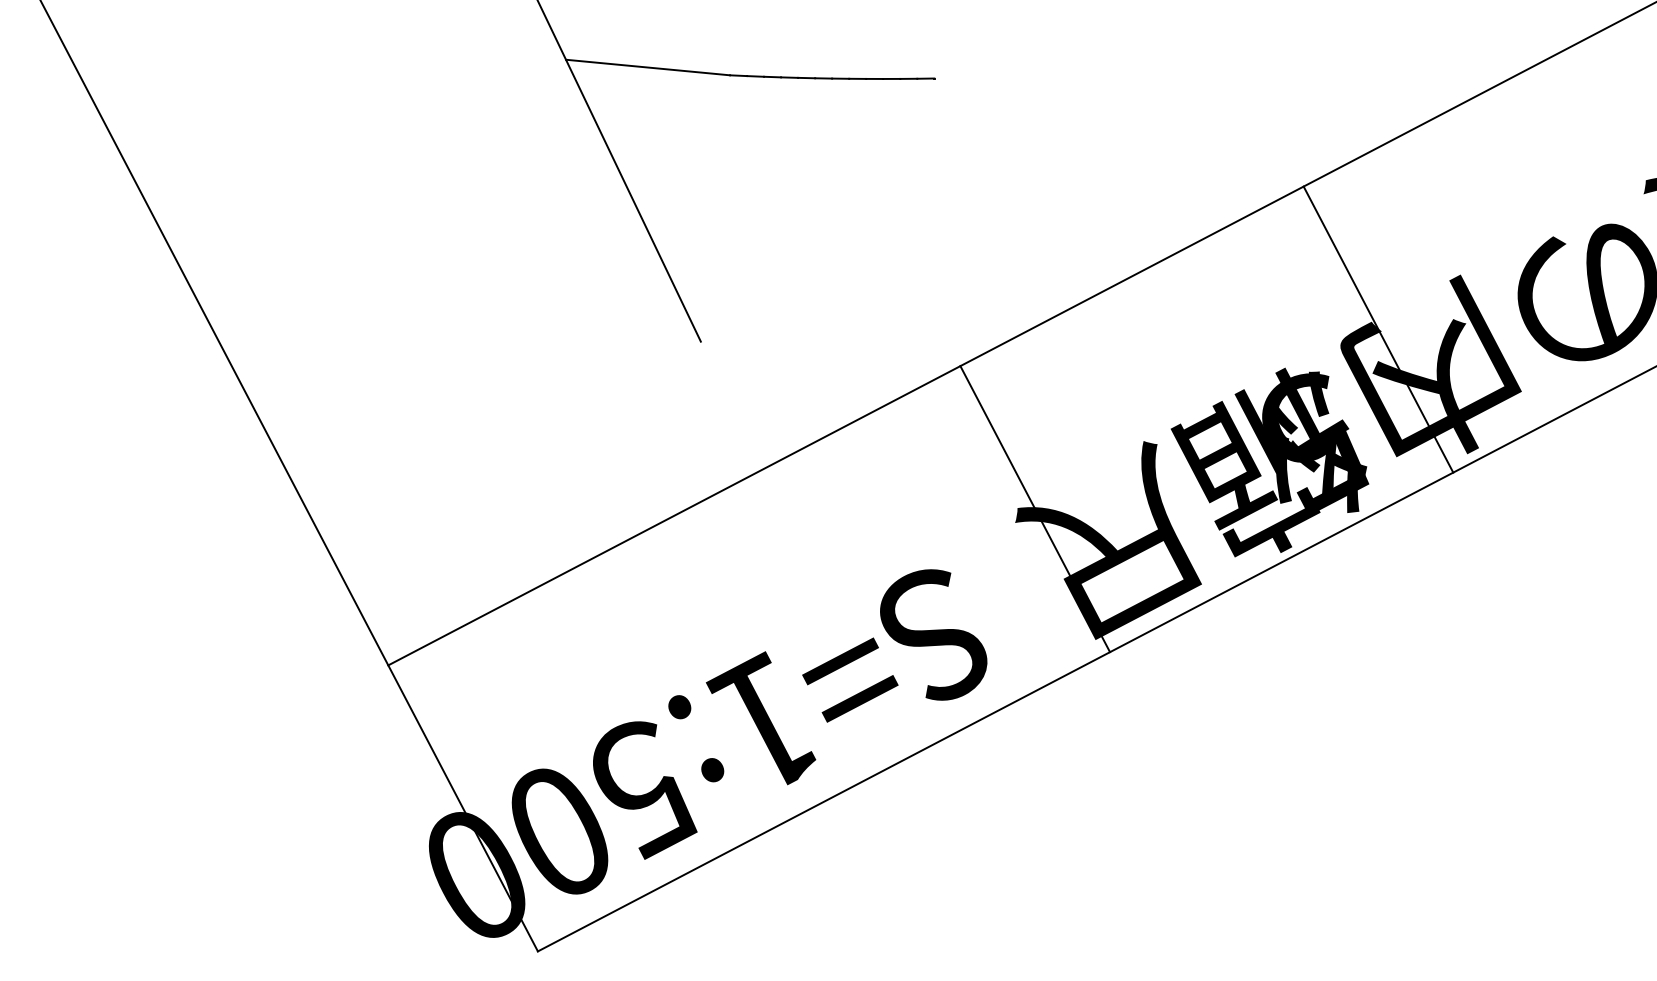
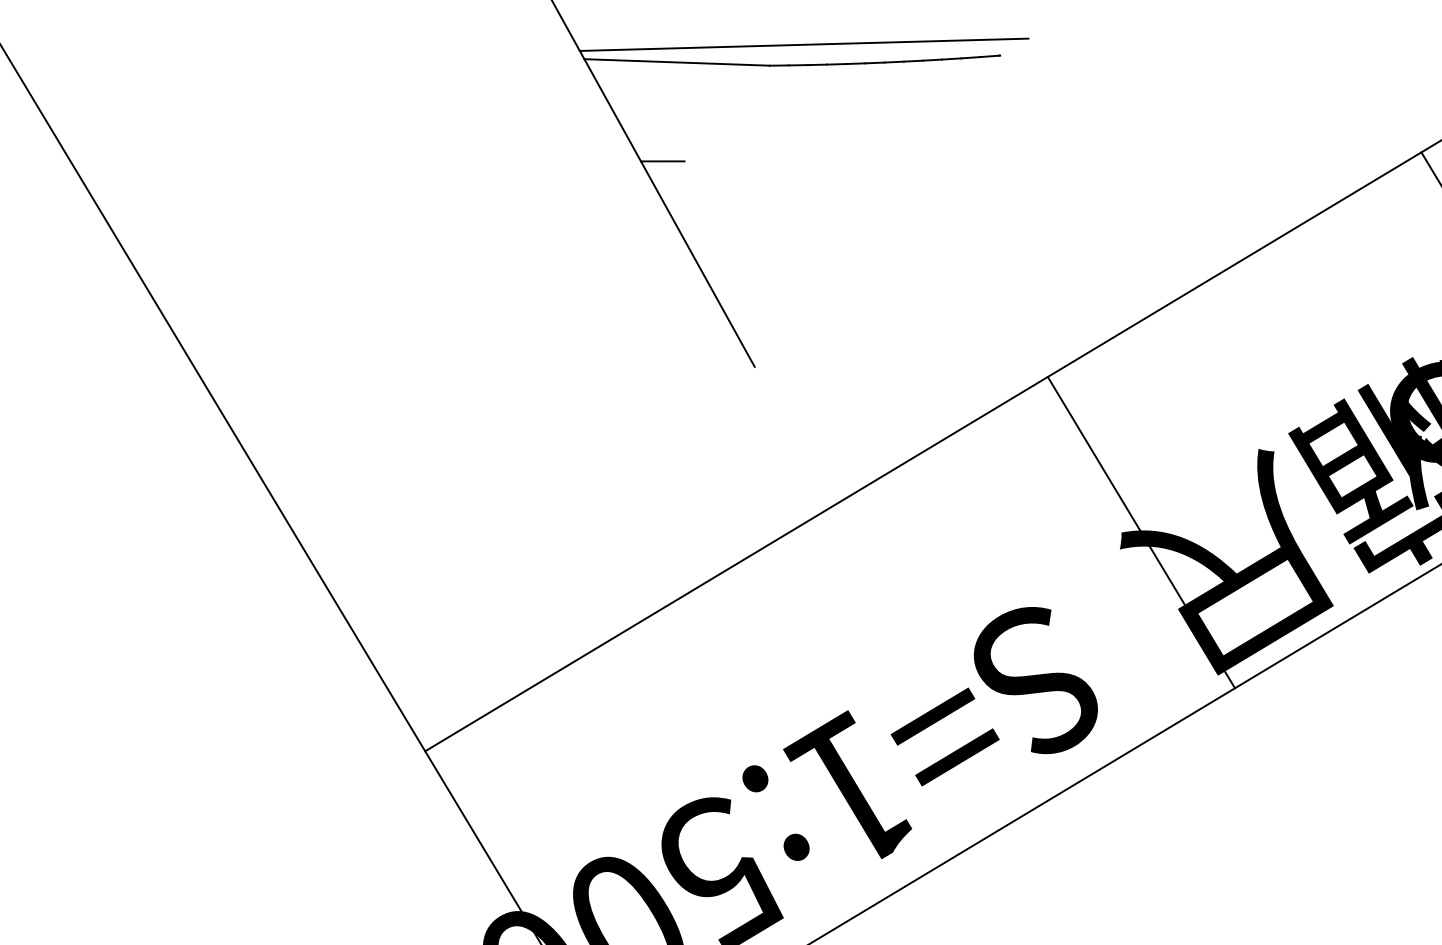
line: (761, 58) -> (803, 44), added
line: (629, 154) -> (662, 161), added

